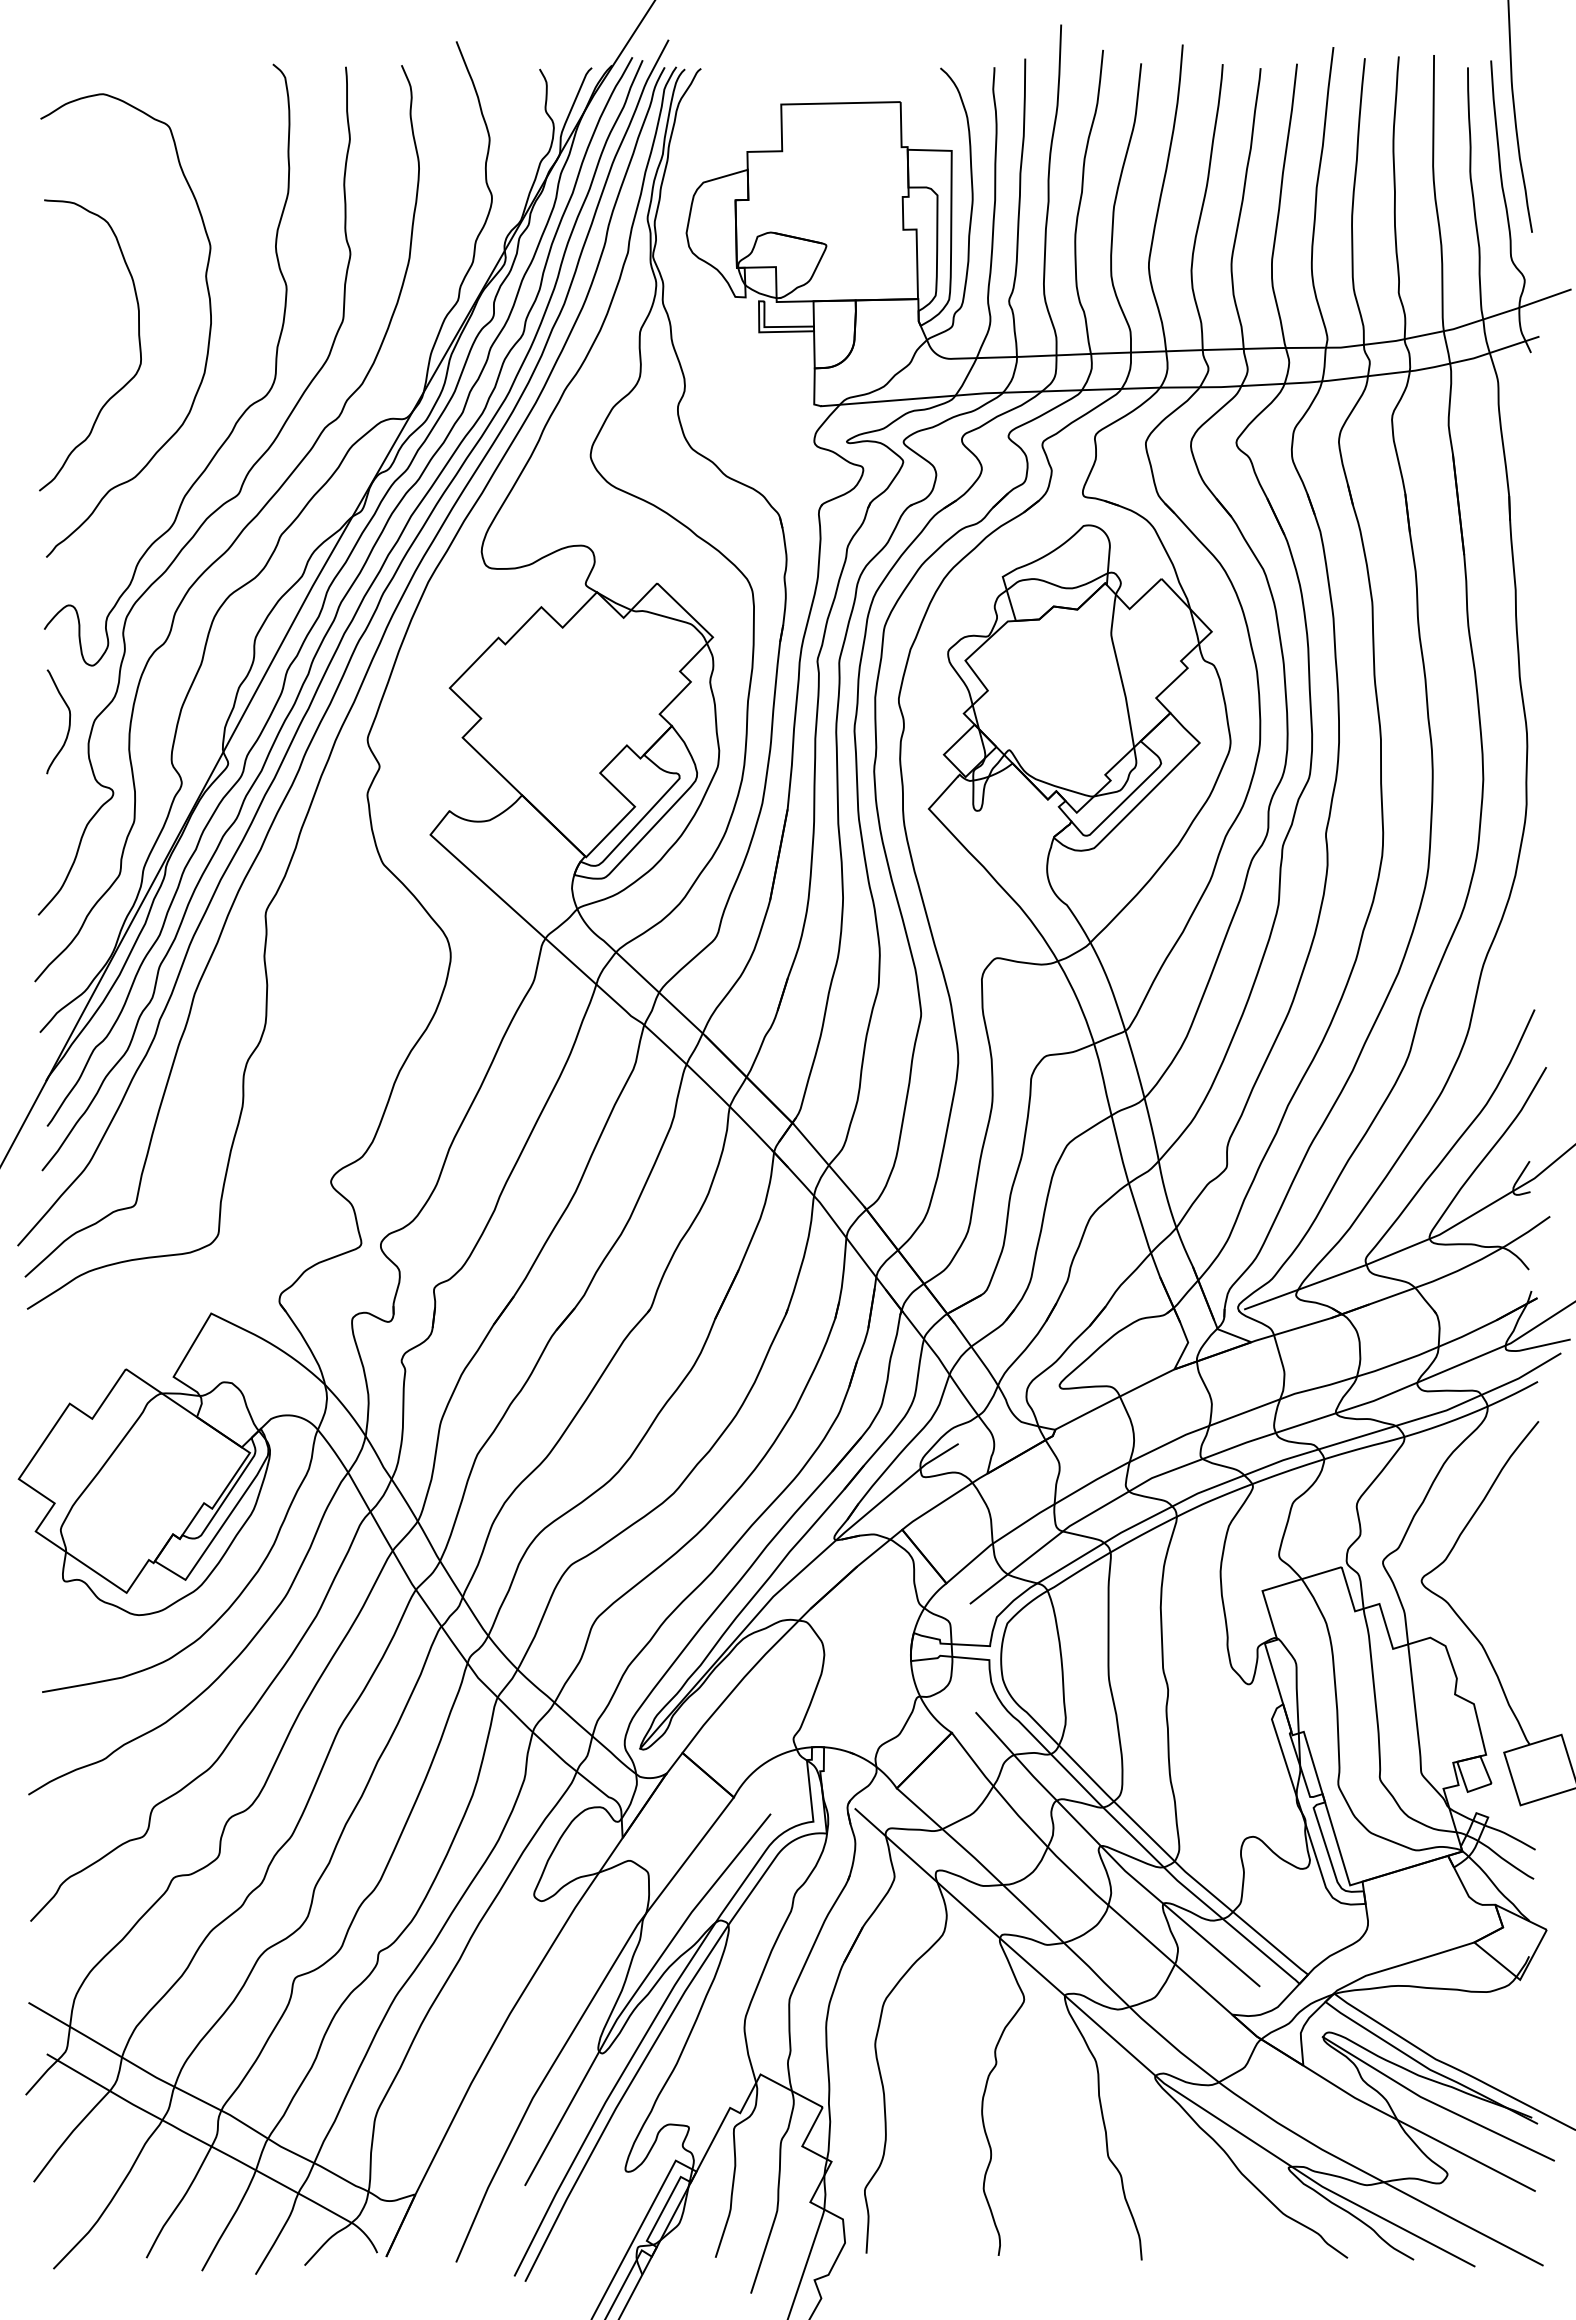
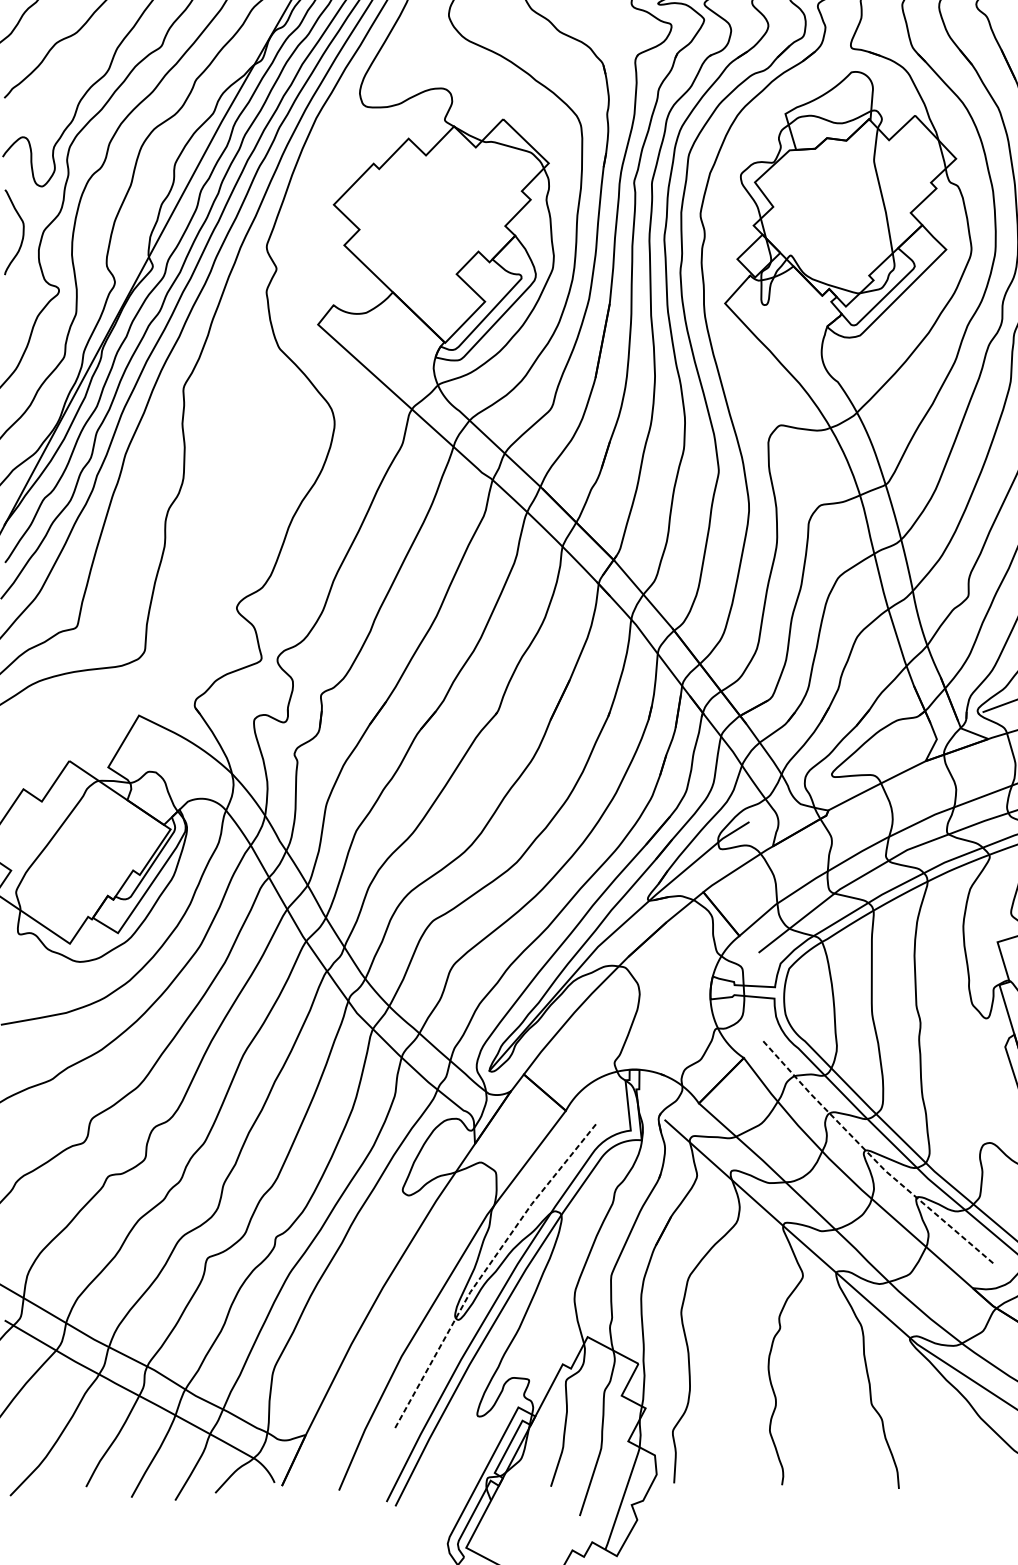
line: (1111, 1856) -> (874, 1159), solid -> dashed
line: (636, 1991) -> (486, 1269), solid -> dashed

